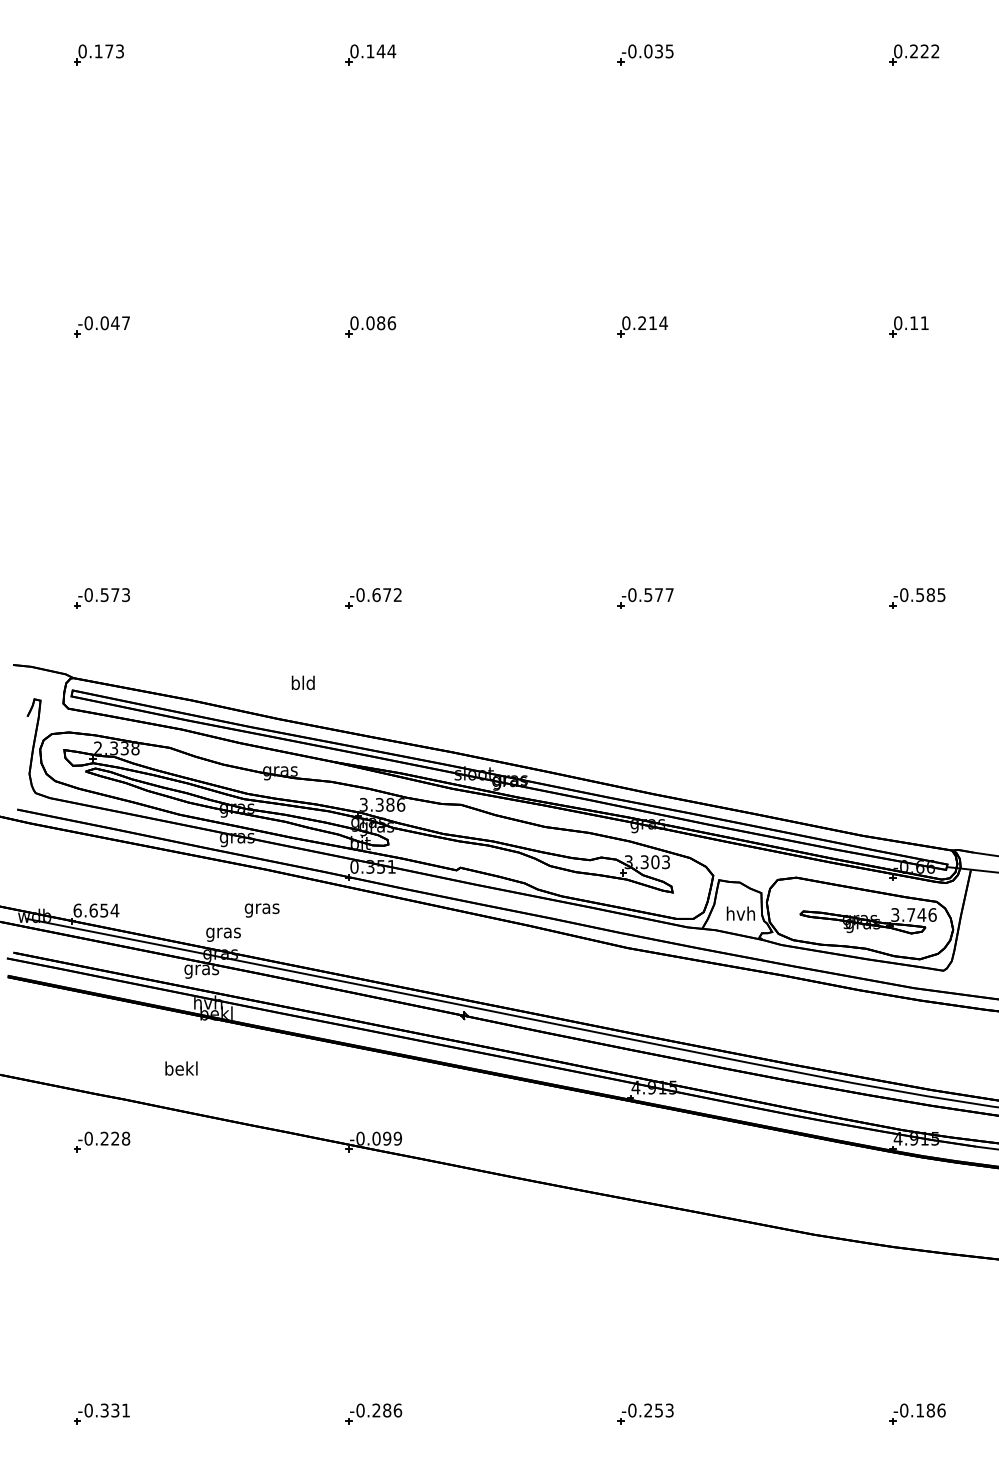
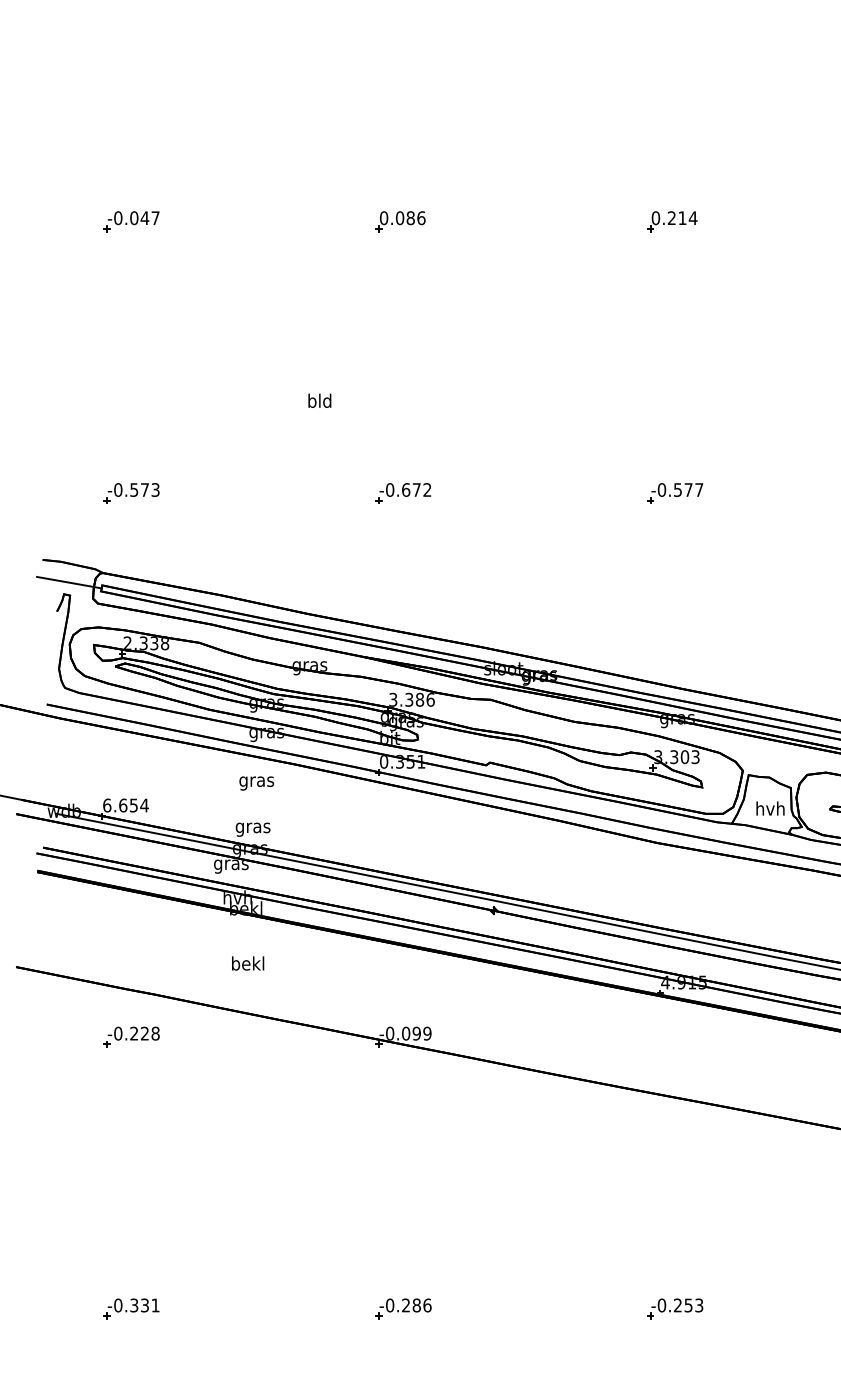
text: (302, 682) -> (319, 400), moved
line: (39, 687) -> (69, 582), added
text: (261, 910) -> (256, 783), moved
text: (181, 1068) -> (248, 963), moved

